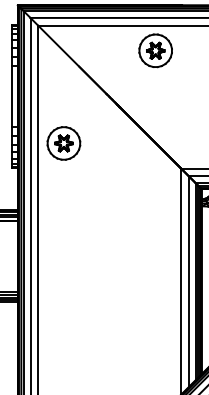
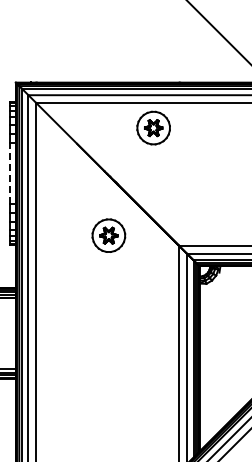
line: (11, 96) -> (9, 173), solid -> dashed
part: (63, 143) -> (108, 235), moved

